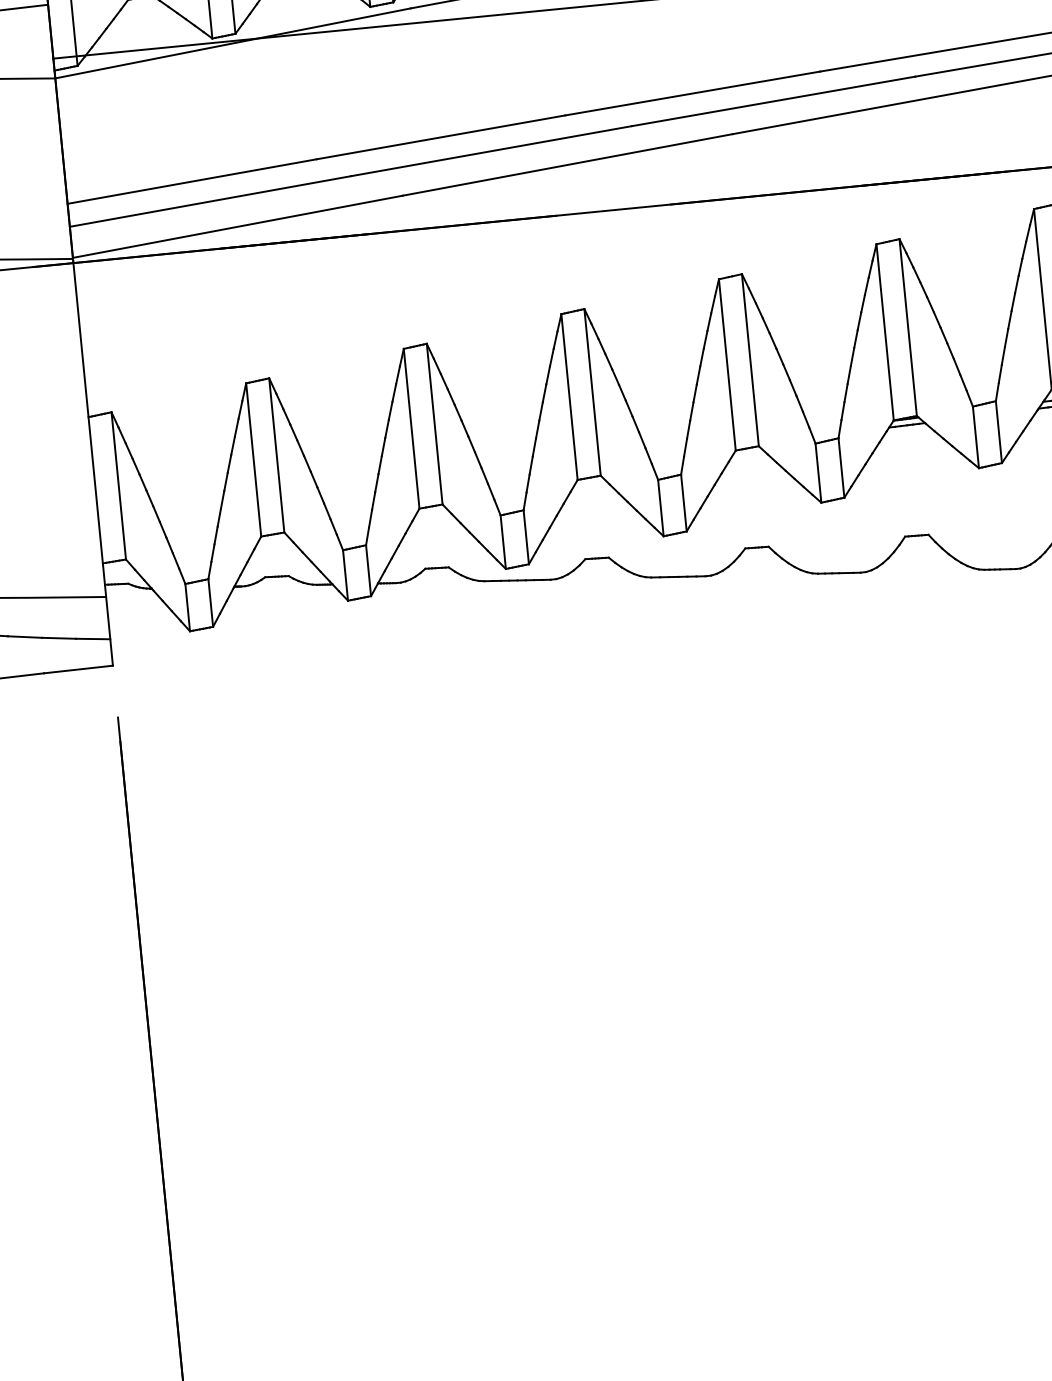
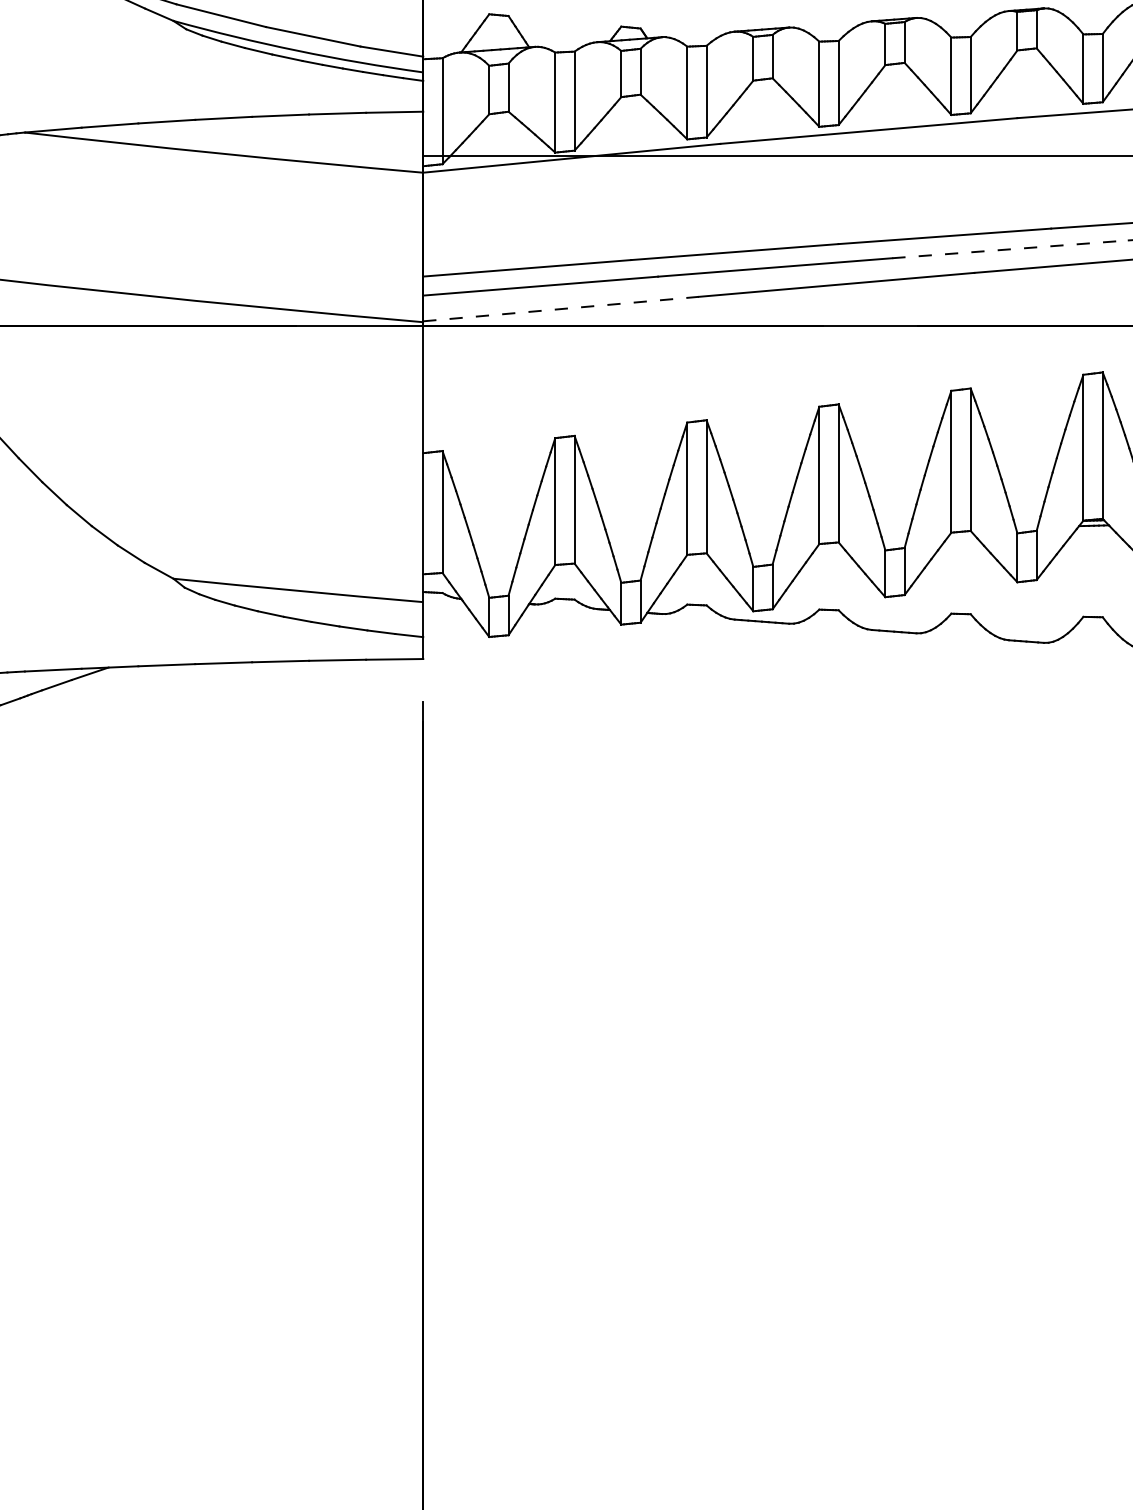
line: (773, 101) -> (1010, 249), solid -> dashed
line: (238, 227) -> (561, 309), solid -> dashed

